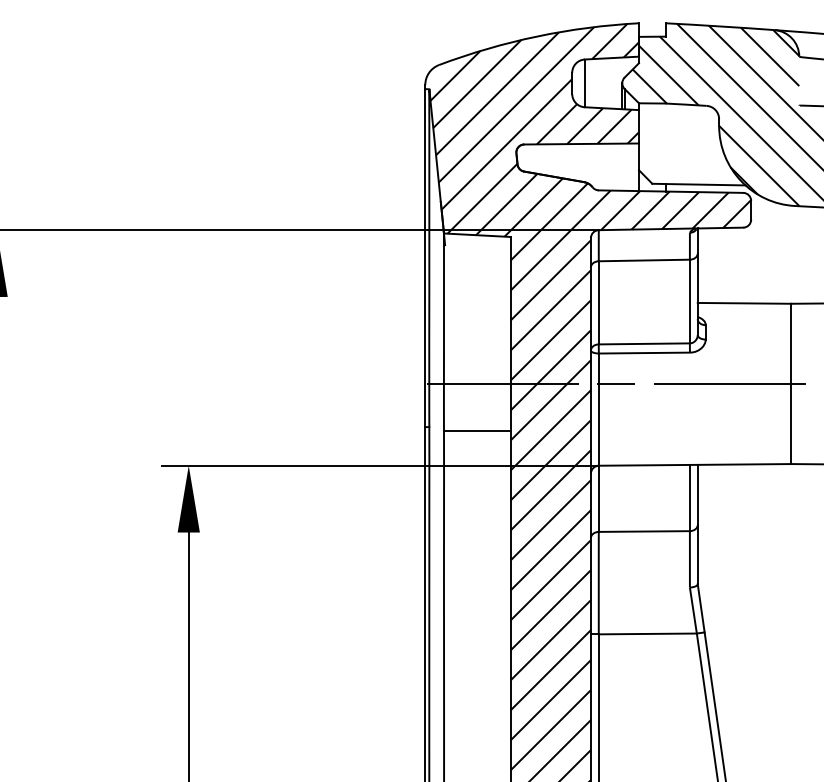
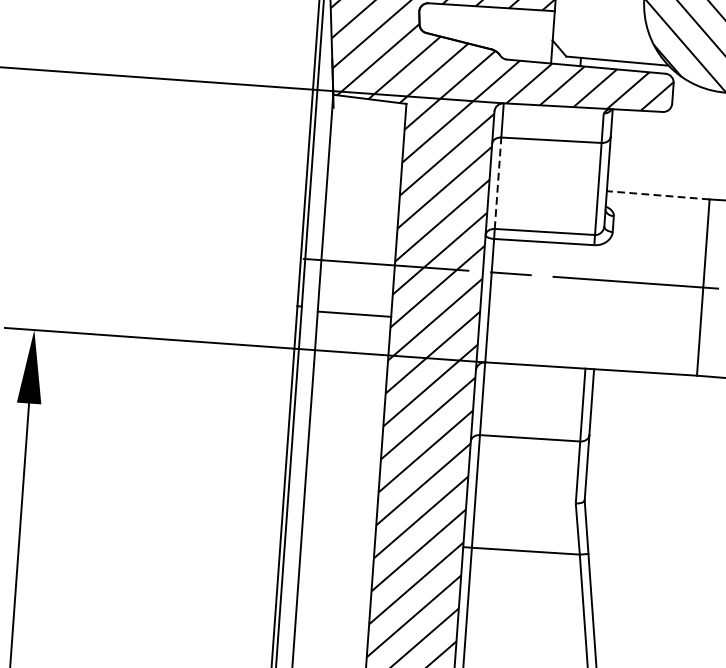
line: (598, 302) -> (497, 182), solid -> dashed
line: (744, 303) -> (658, 195), solid -> dashed

